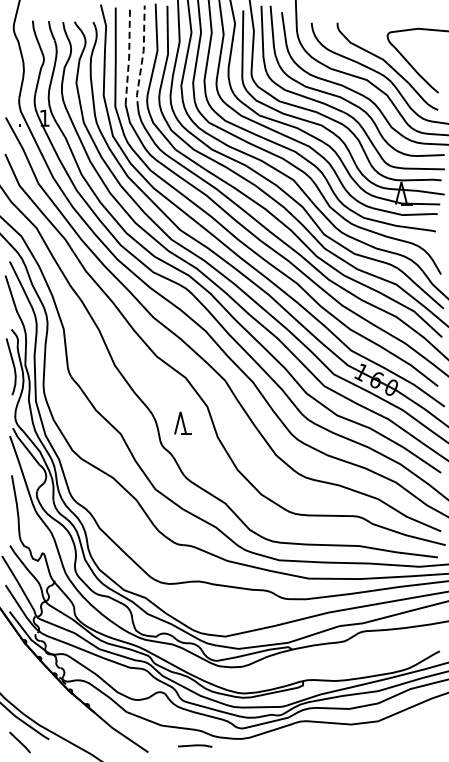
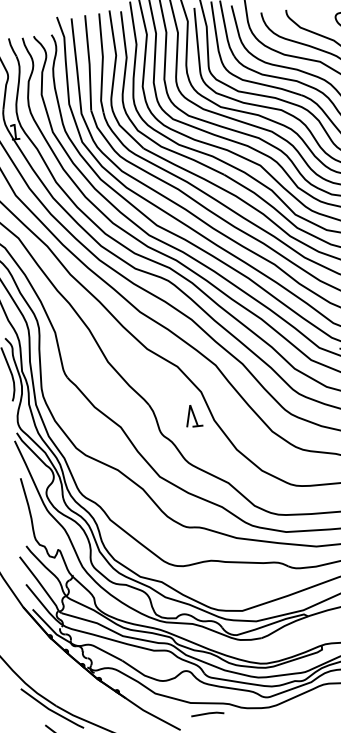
line: (129, 55) -> (89, 63), dashed -> solid
line: (142, 56) -> (102, 62), dashed -> solid
part: (182, 422) -> (193, 415), moved
line: (195, 745) -> (208, 713), moved

